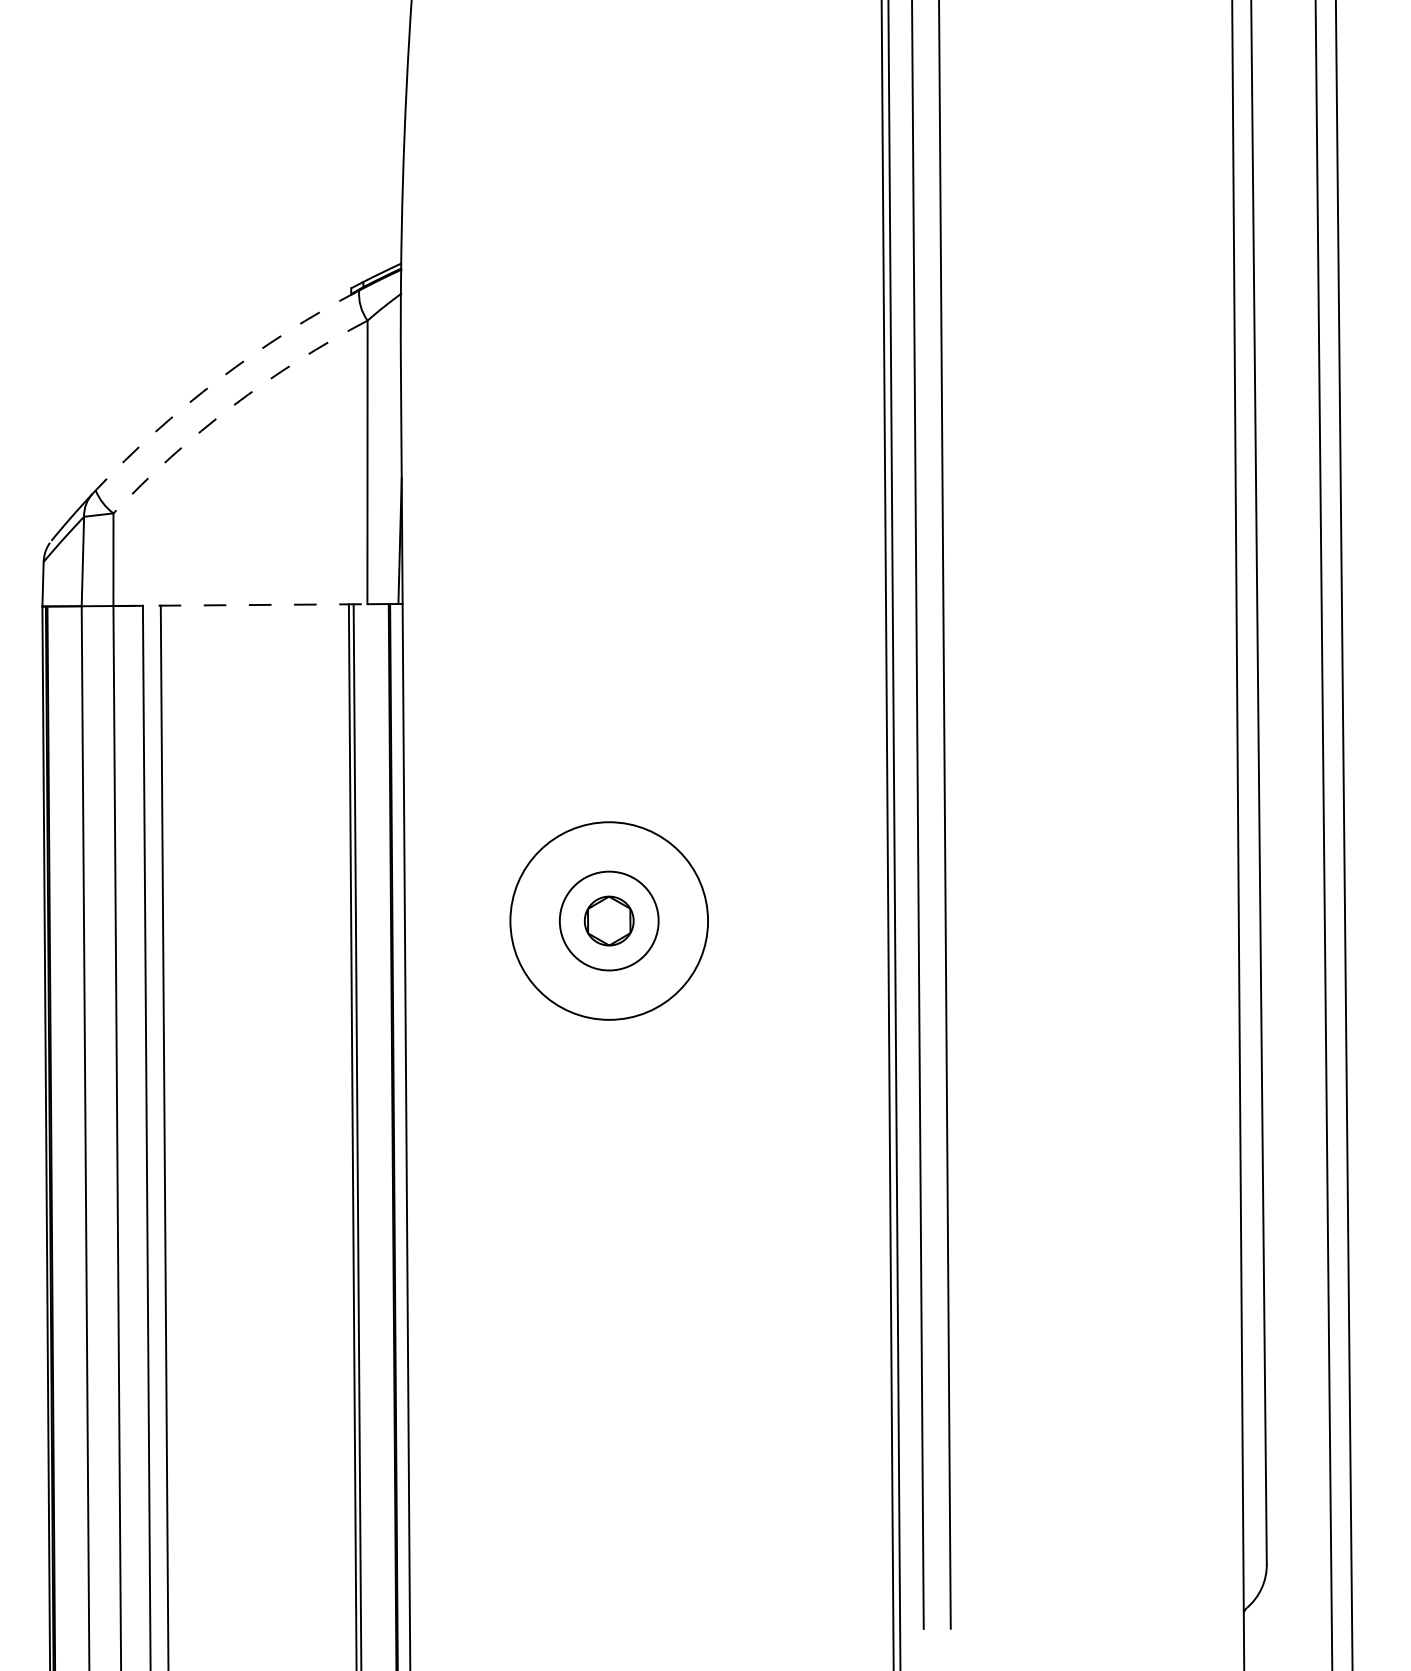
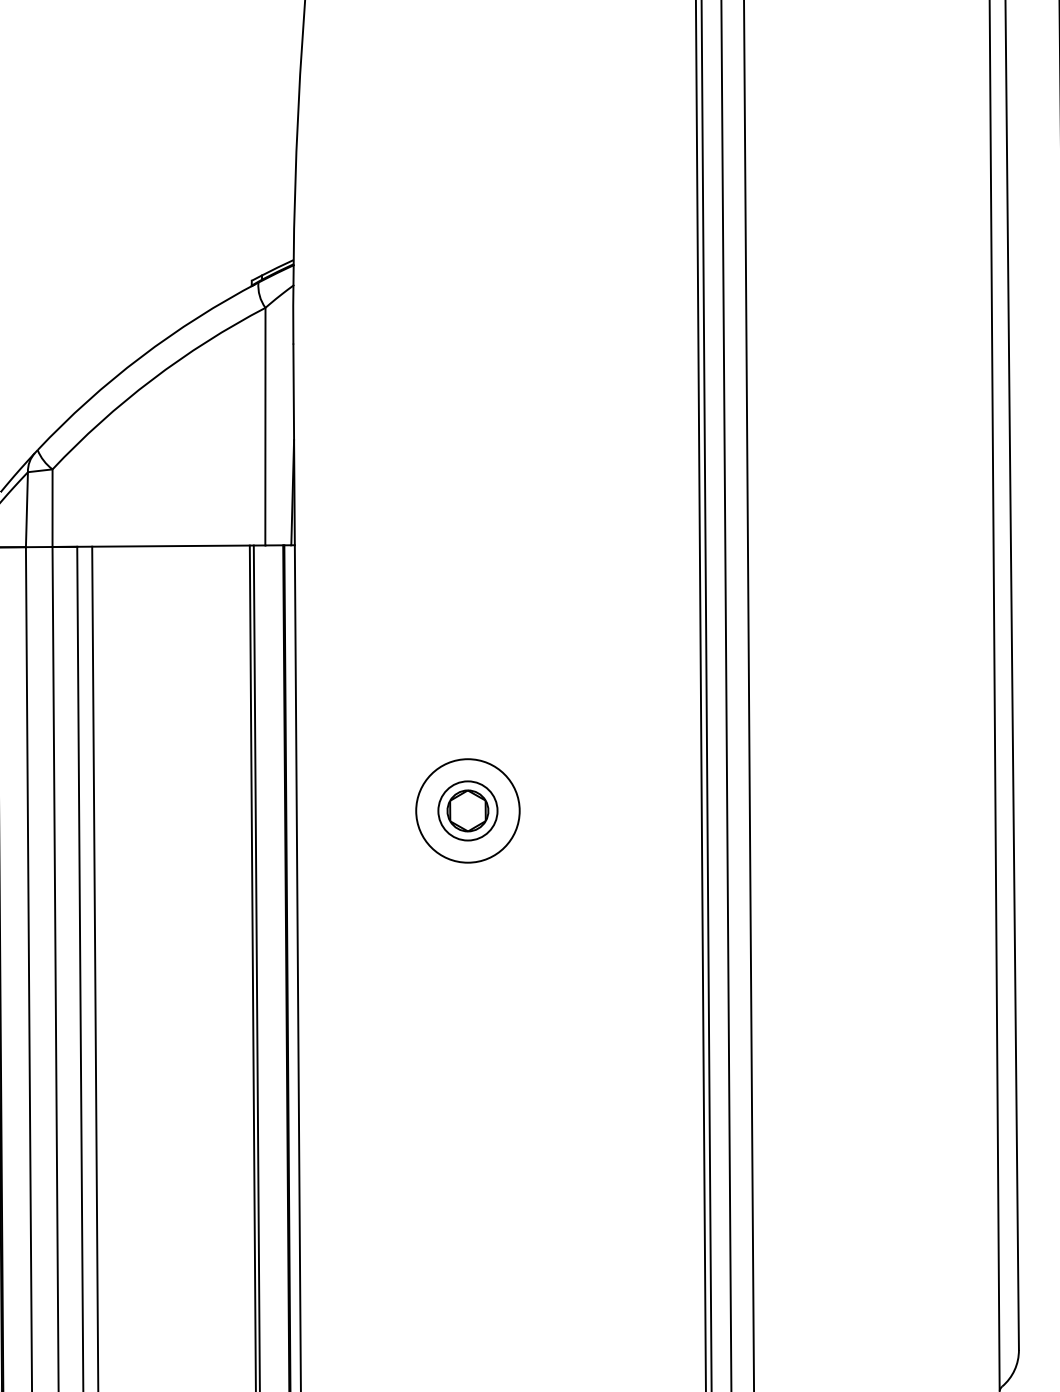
arc: (219, 379) -> (141, 357), dashed -> solid
arc: (232, 406) -> (152, 379), dashed -> solid
line: (240, 605) -> (158, 546), dashed -> solid
circle: (608, 920) -> (467, 810), size x0.71
circle: (609, 920) -> (468, 810), size x0.62

